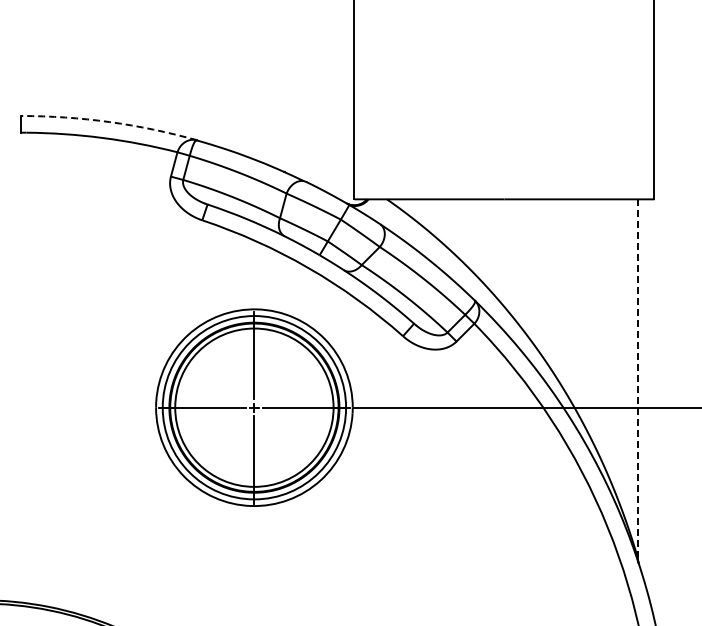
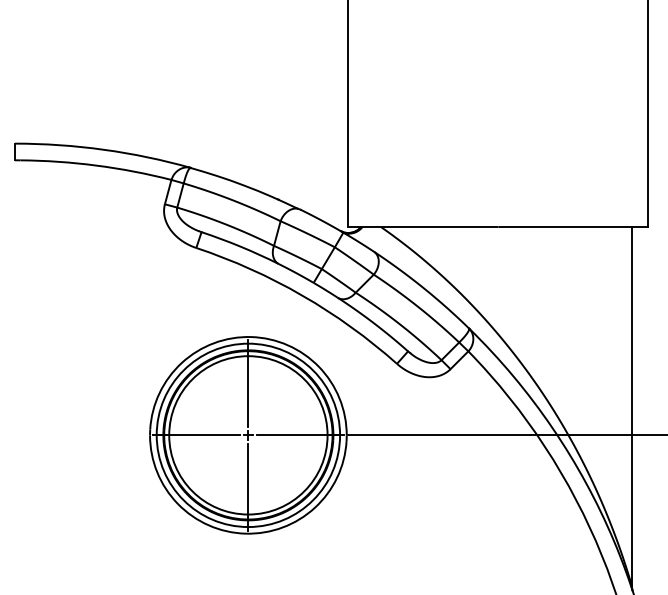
arc: (109, 122) -> (103, 150), dashed -> solid
line: (637, 378) -> (631, 406), dashed -> solid

